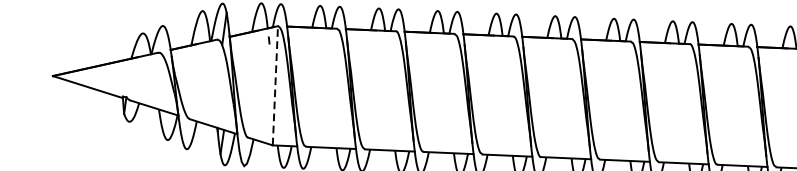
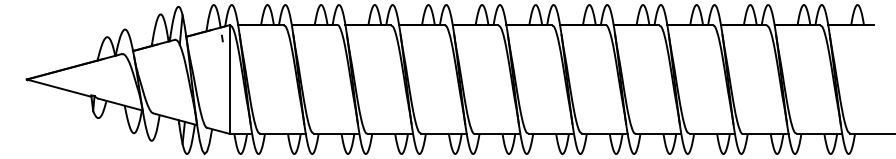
line: (275, 85) -> (229, 79), dashed -> solid

